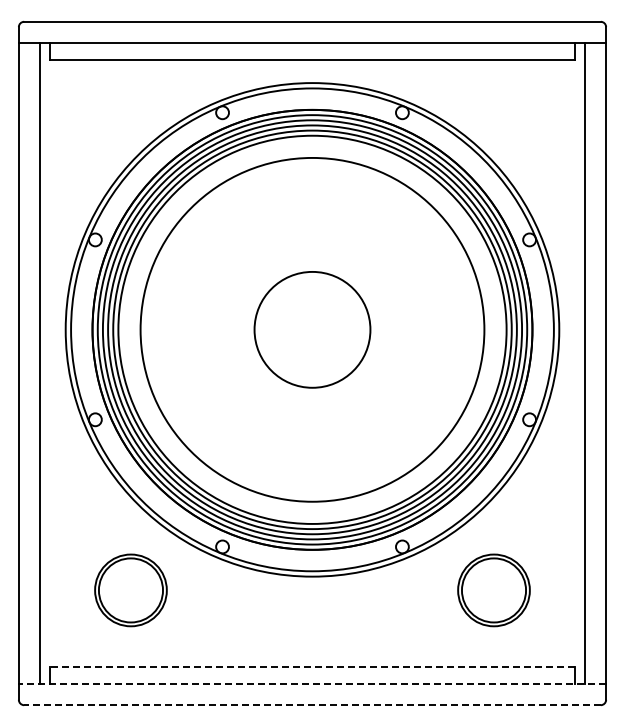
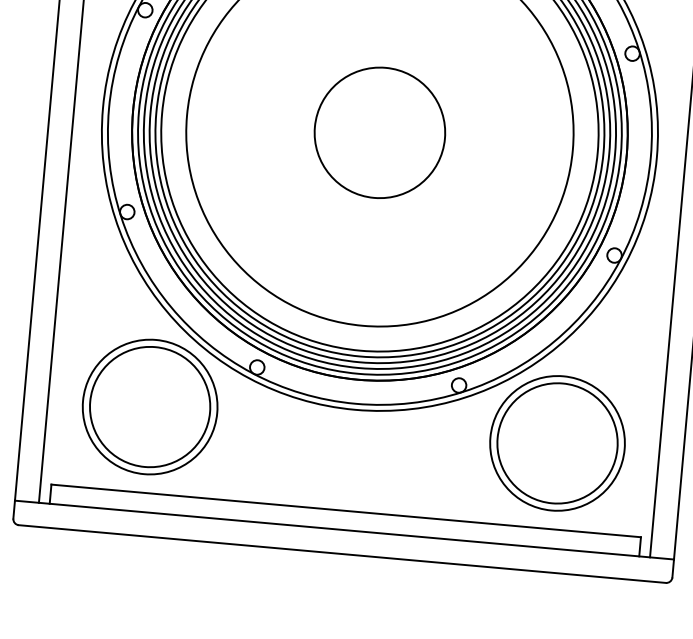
part: (130, 590) -> (149, 407), size x1.67
part: (493, 590) -> (556, 443), size x1.67
line: (312, 666) -> (346, 510), dashed -> solid
line: (312, 683) -> (344, 529), dashed -> solid
line: (312, 705) -> (342, 554), dashed -> solid

